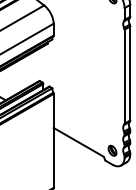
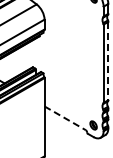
line: (130, 73) -> (108, 61), solid -> dashed
line: (78, 142) -> (65, 118), solid -> dashed

